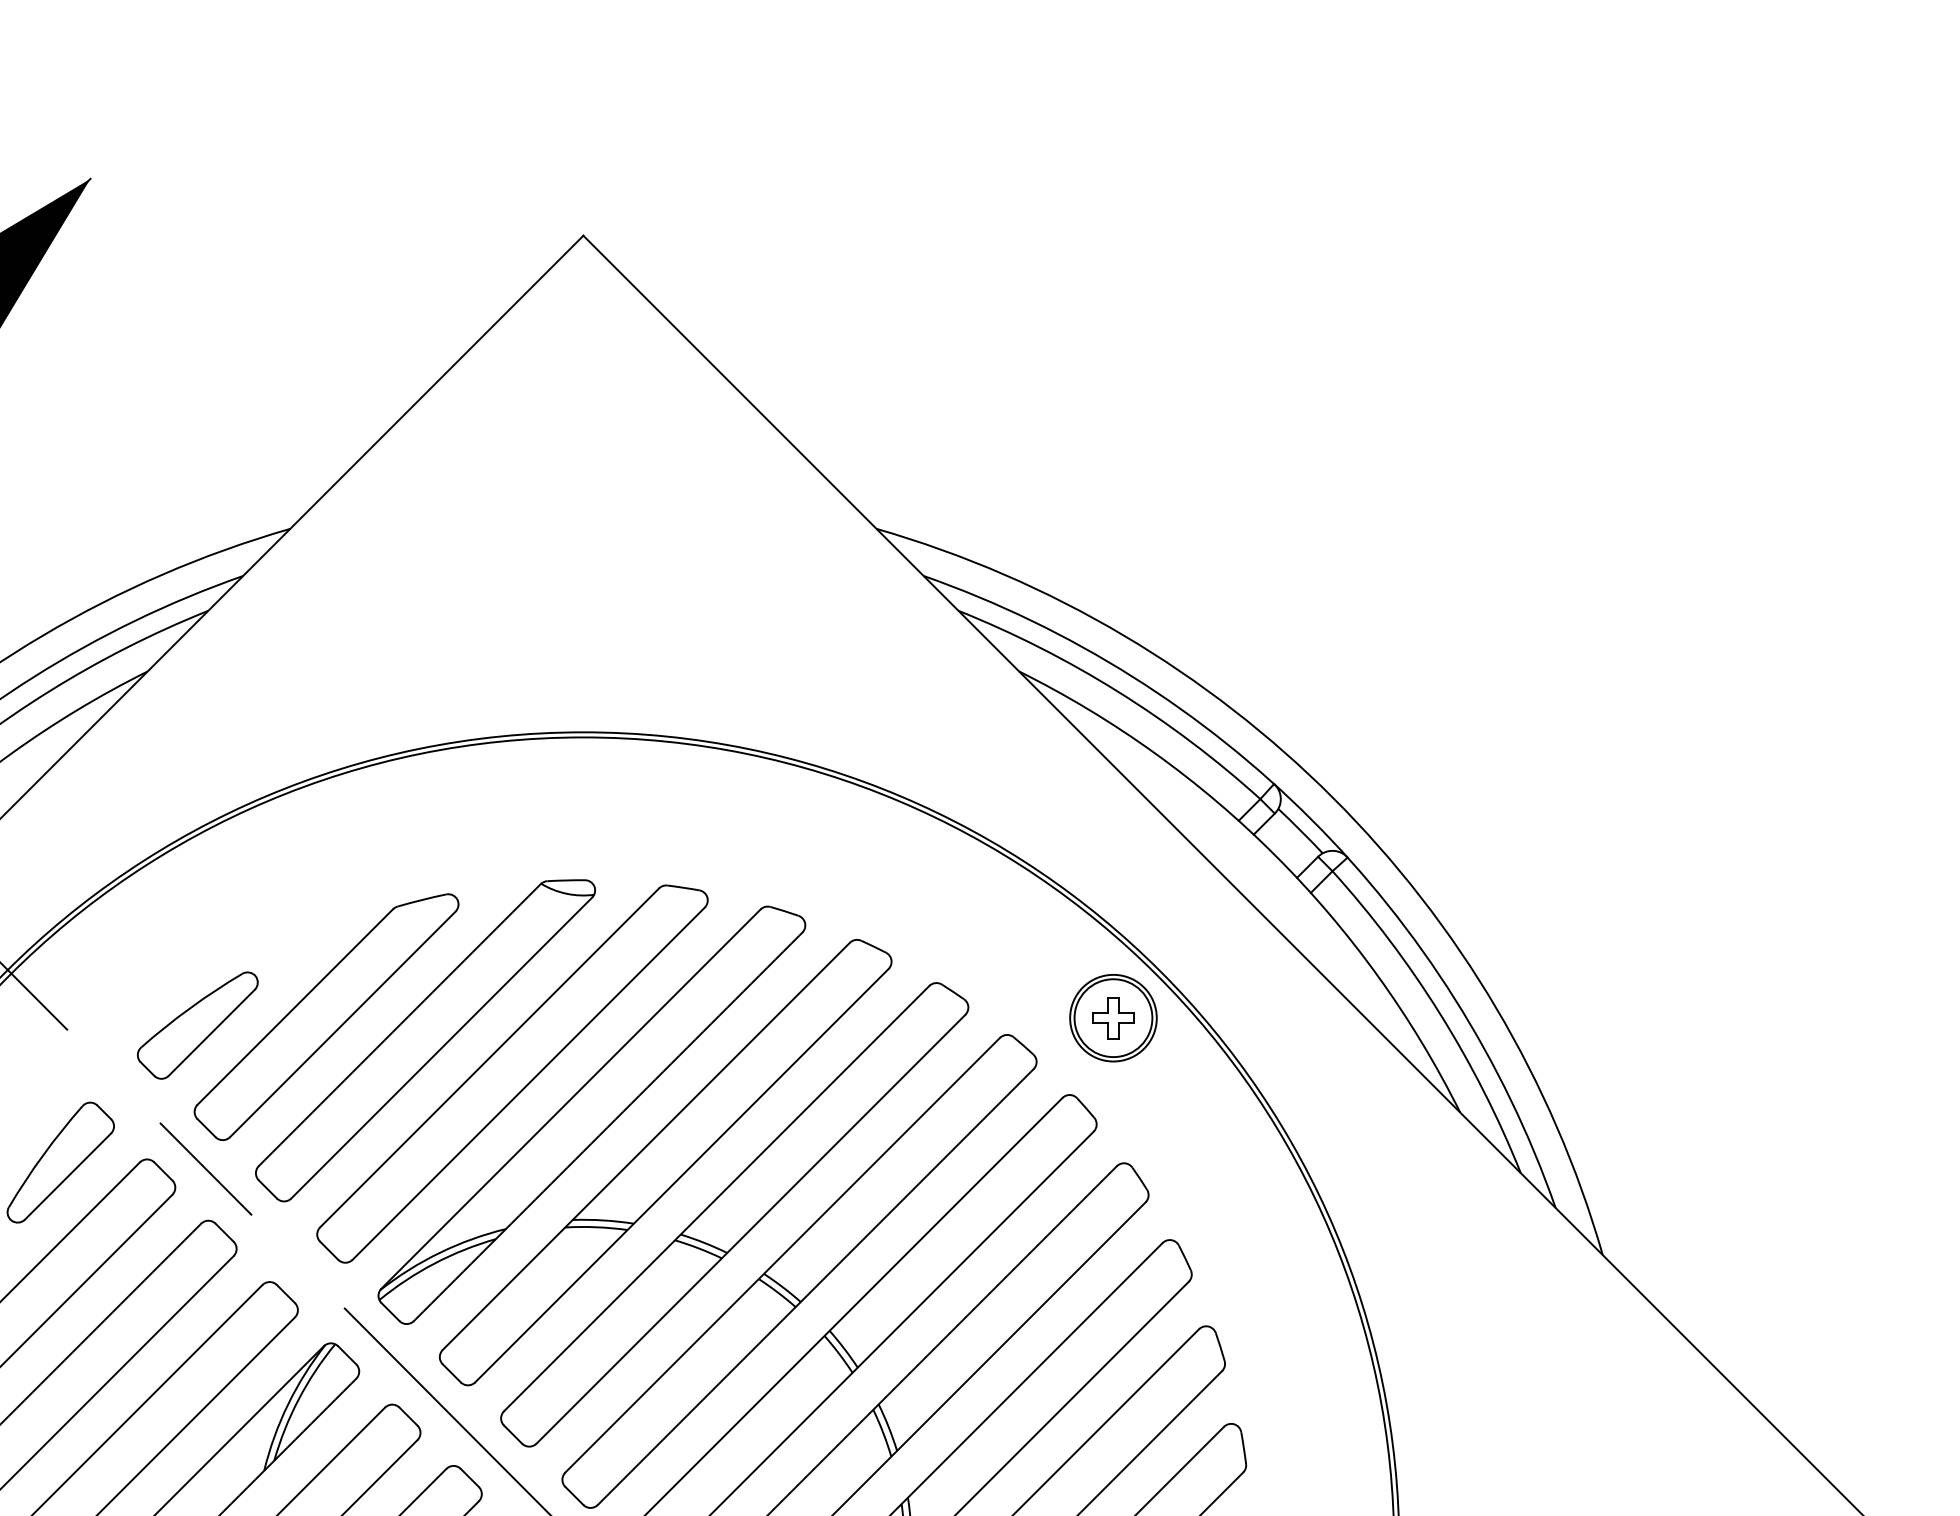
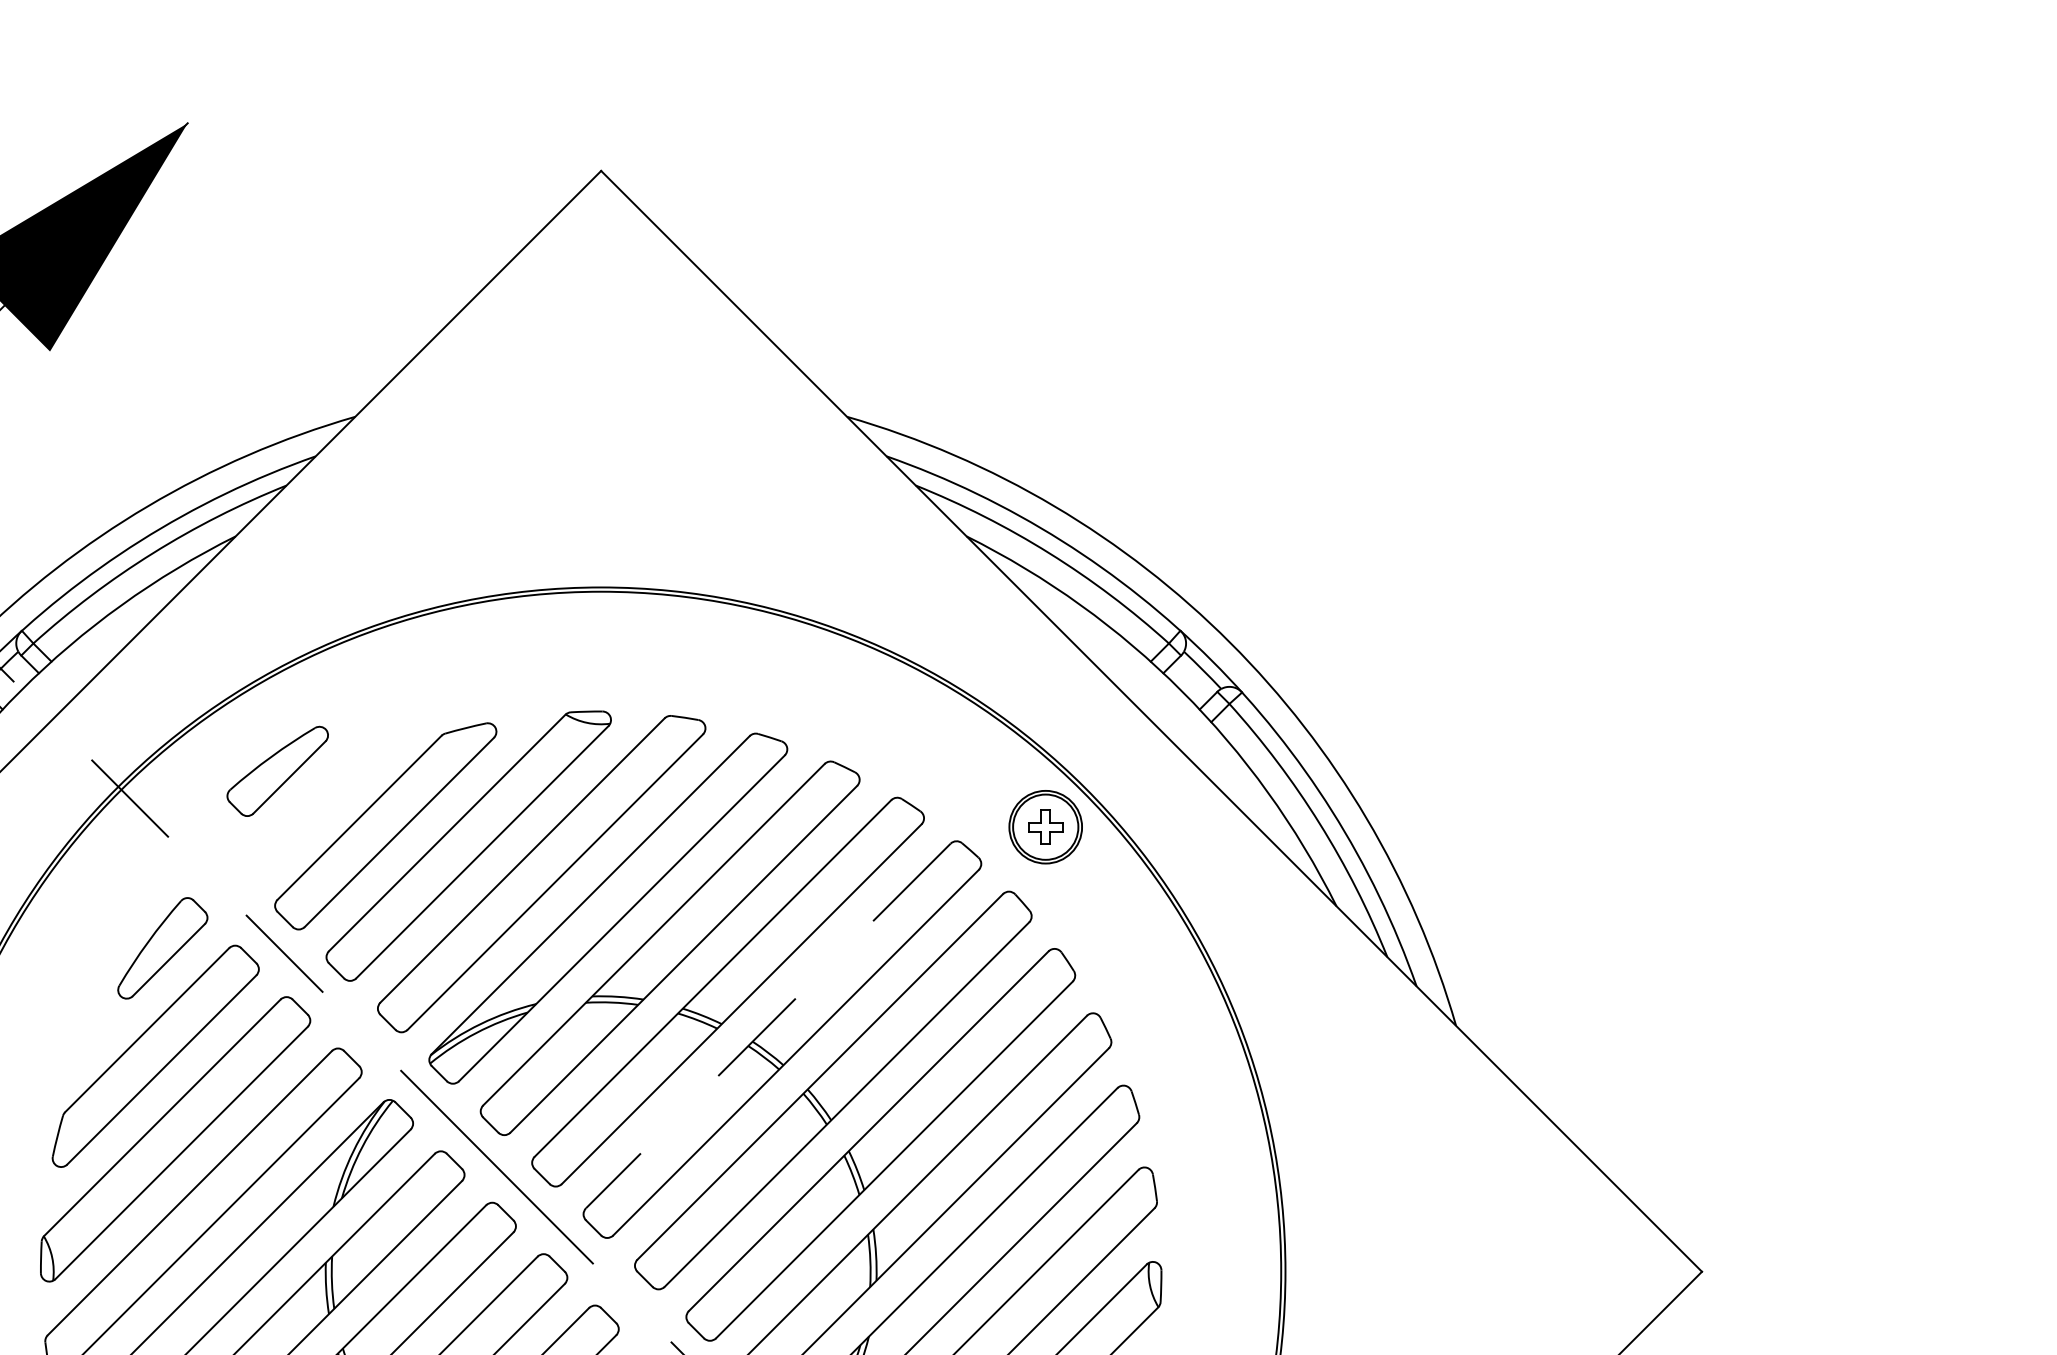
part: (197, 1024) -> (277, 770), moved
line: (782, 1254) -> (768, 1025), solid -> dashed

